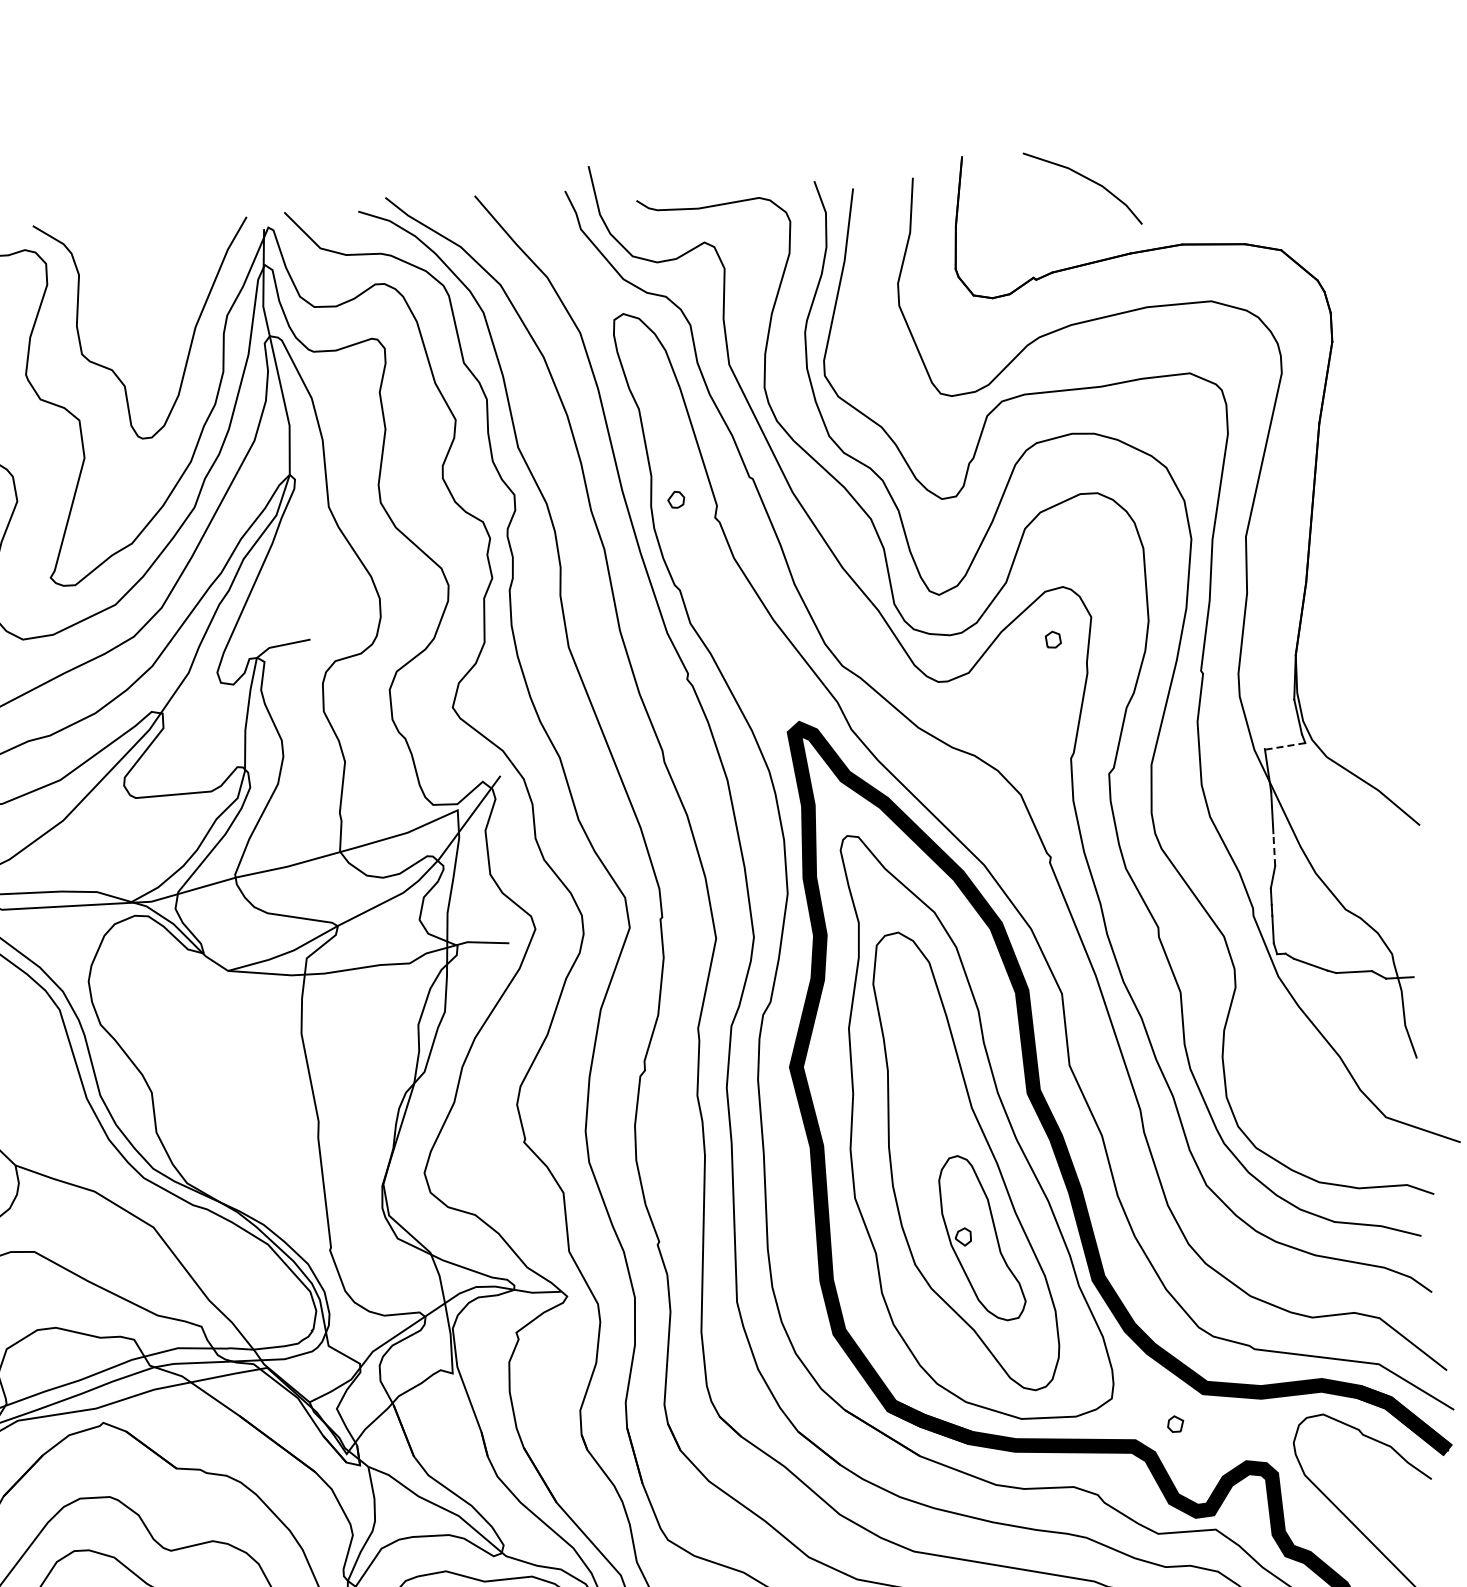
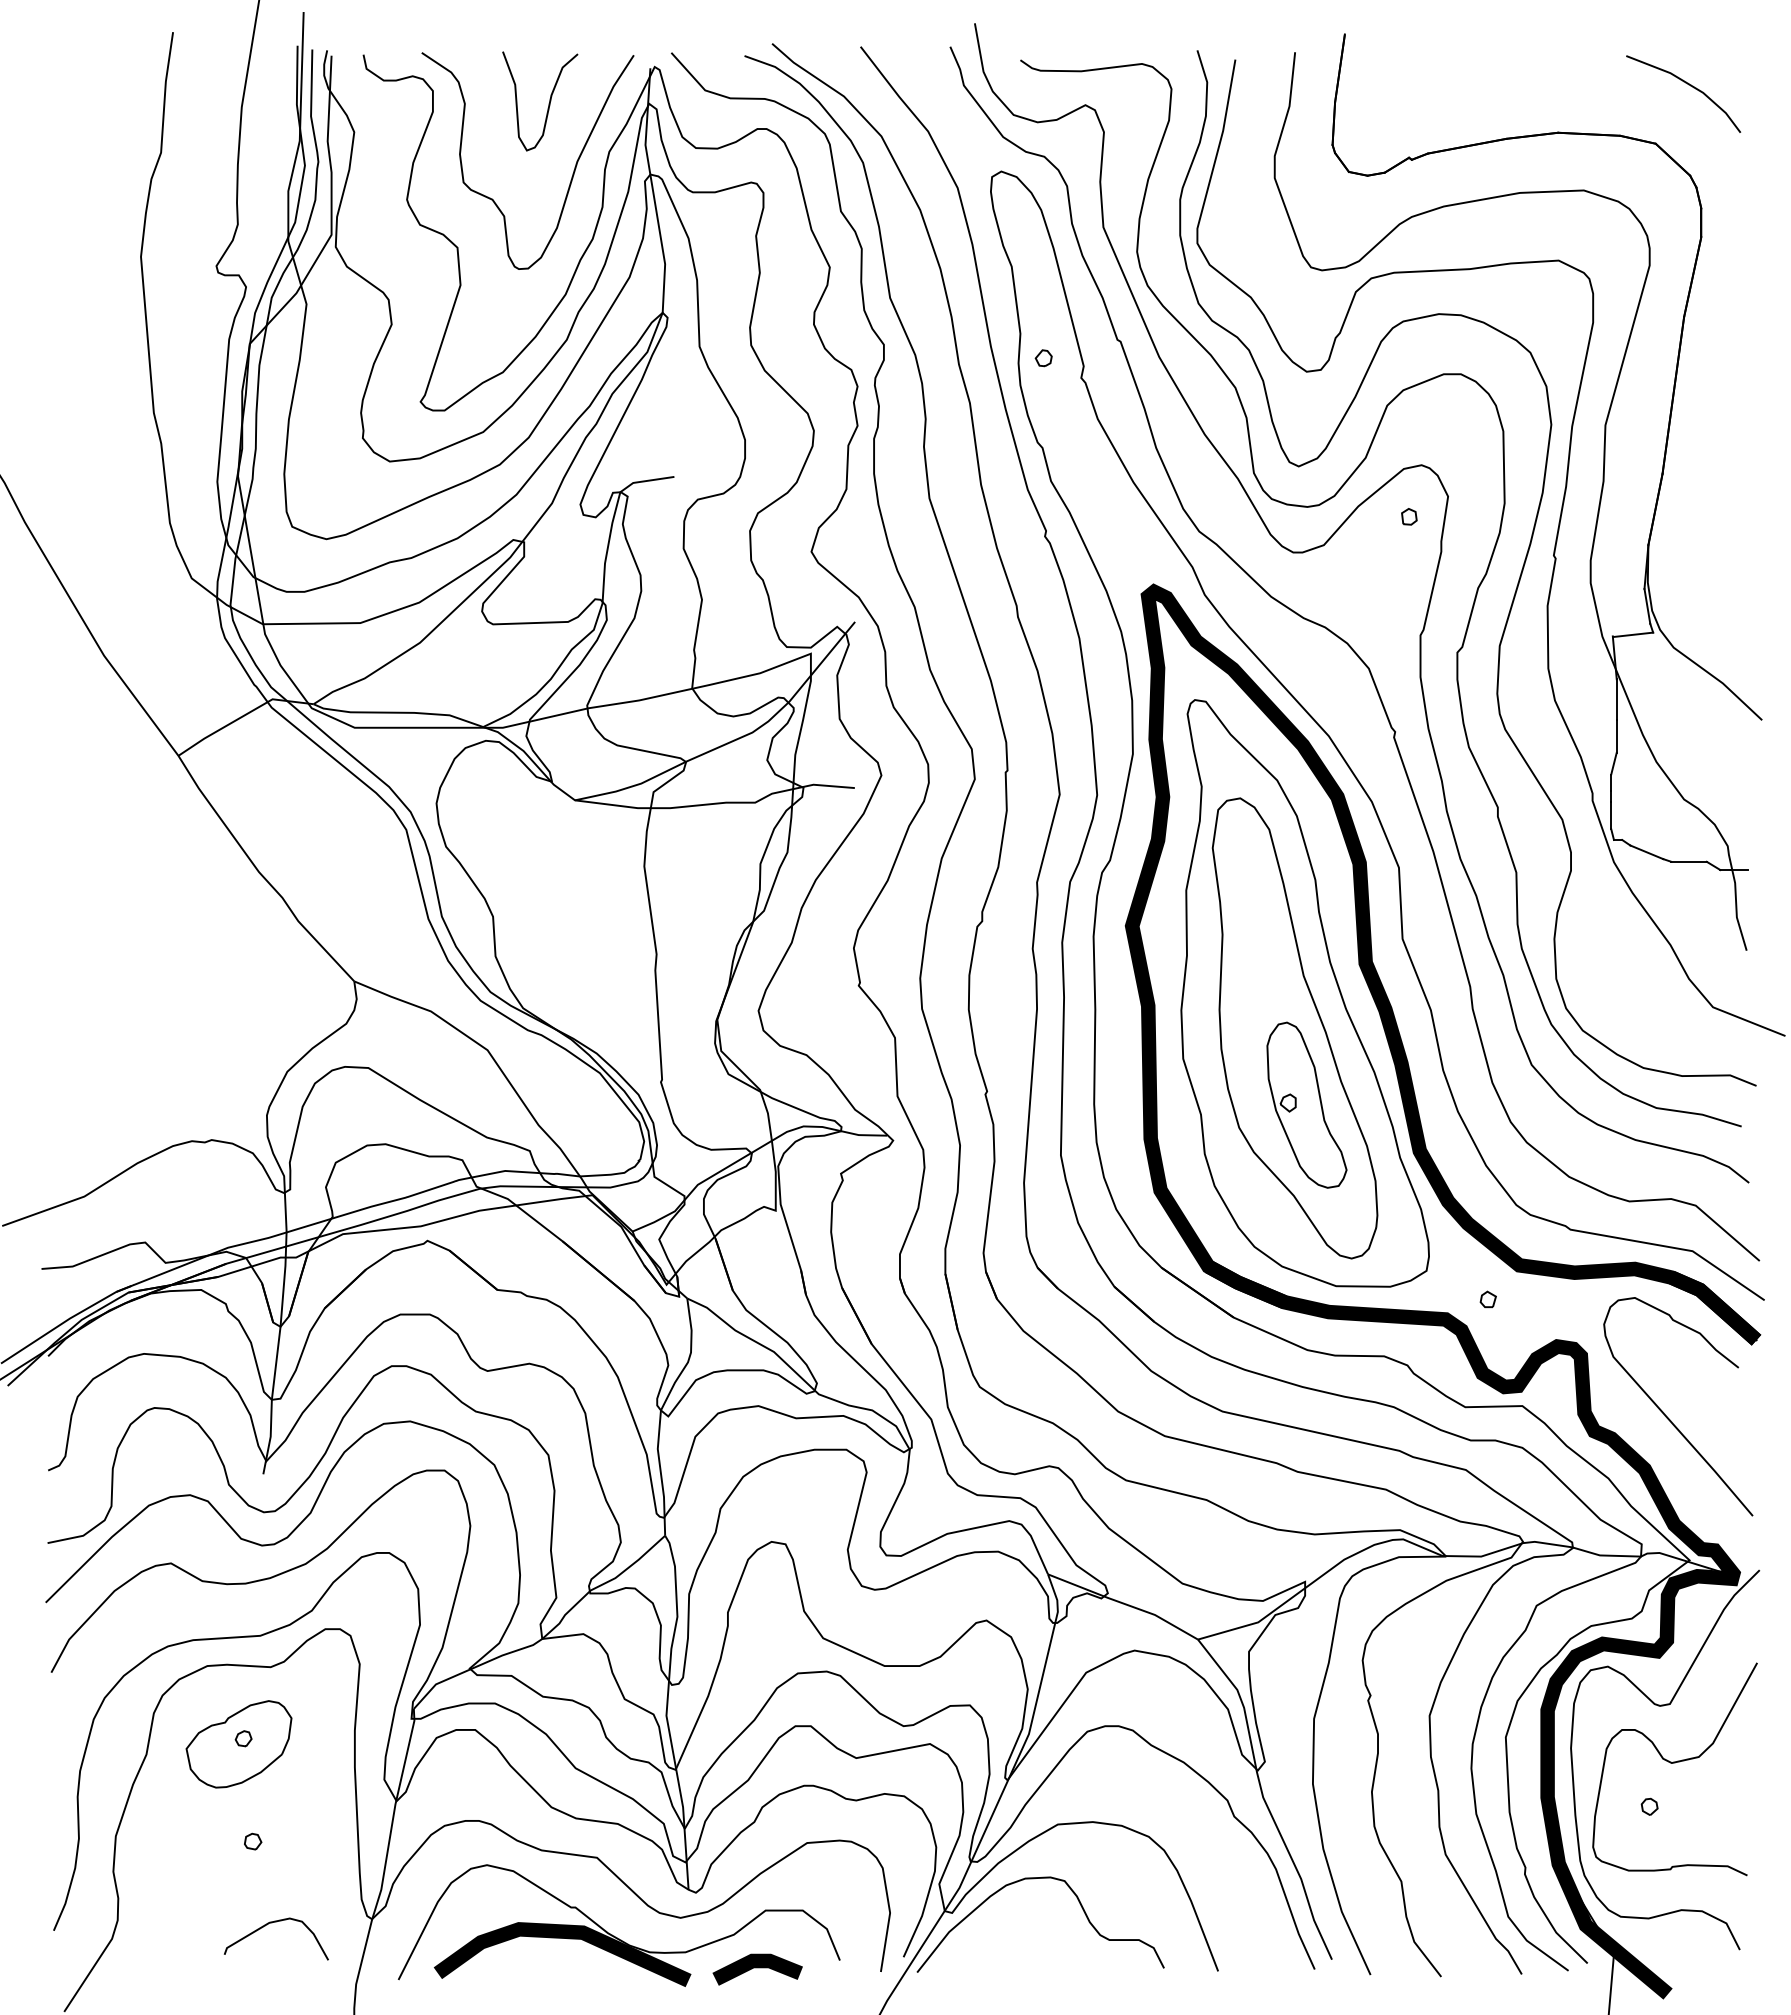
line: (1087, 179) -> (1688, 85), moved
curve: (163, 270) -> (548, 103), added
line: (1285, 746) -> (1633, 634), dashed -> solid
line: (1274, 848) -> (1616, 735), dashed -> solid

